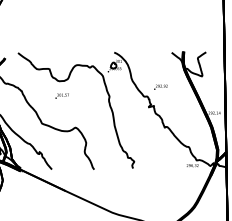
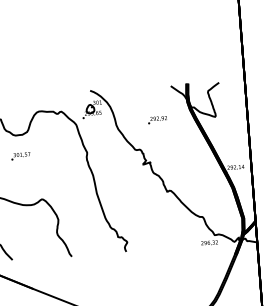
text: (160, 86) -> (156, 119), moved

